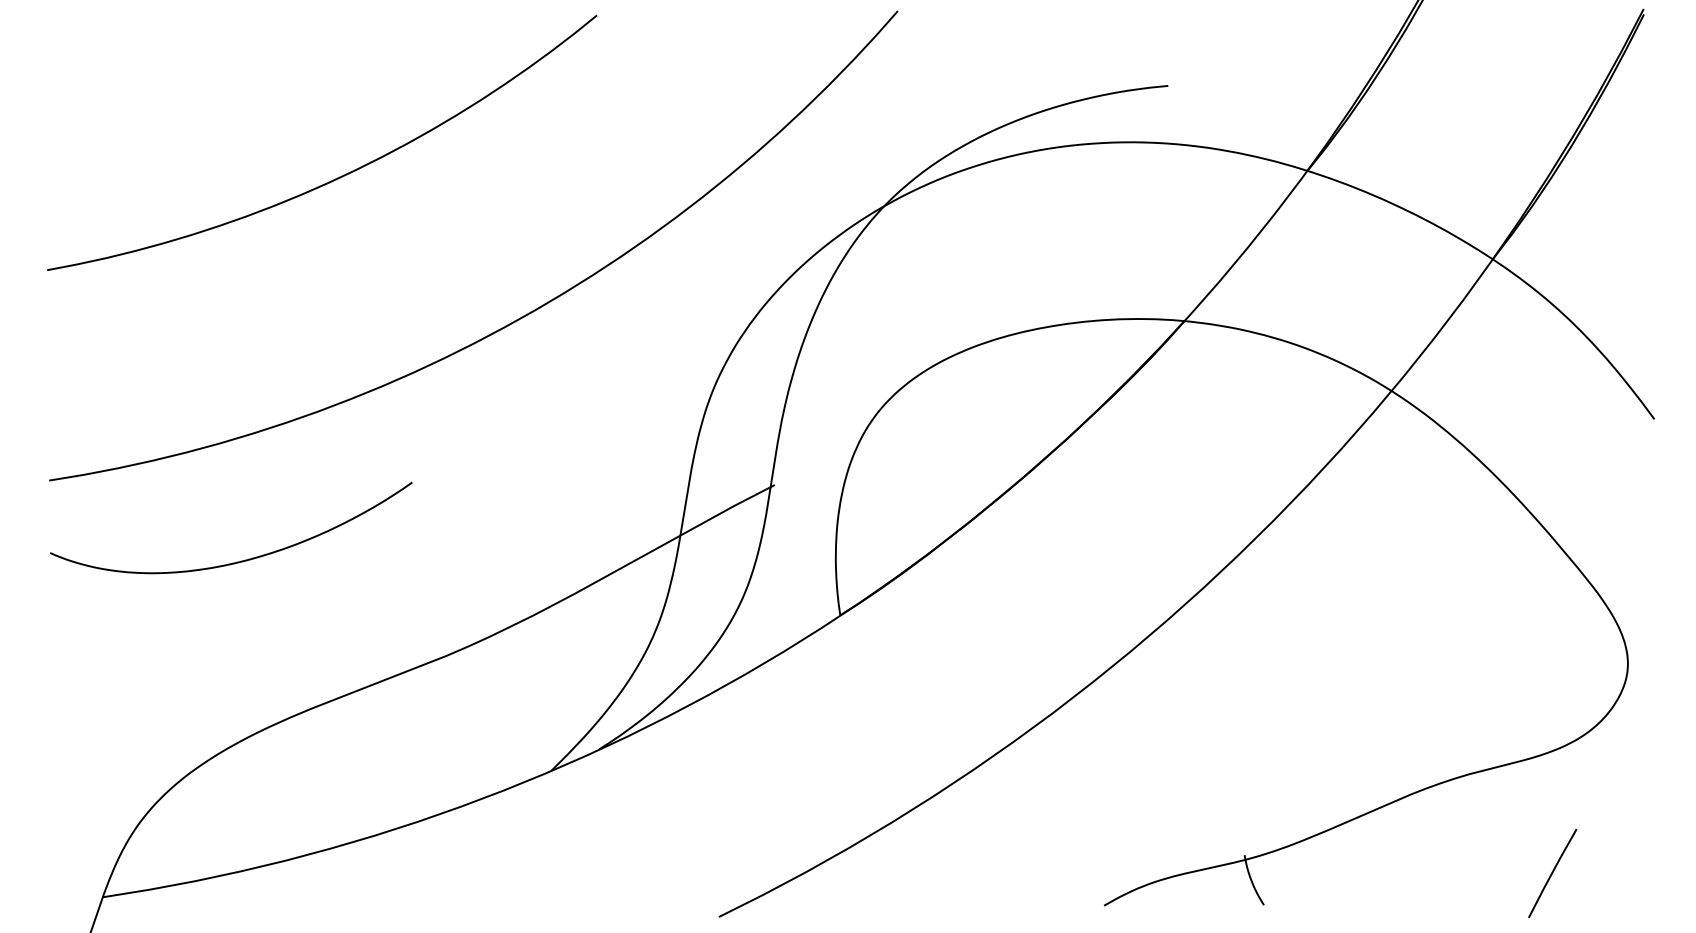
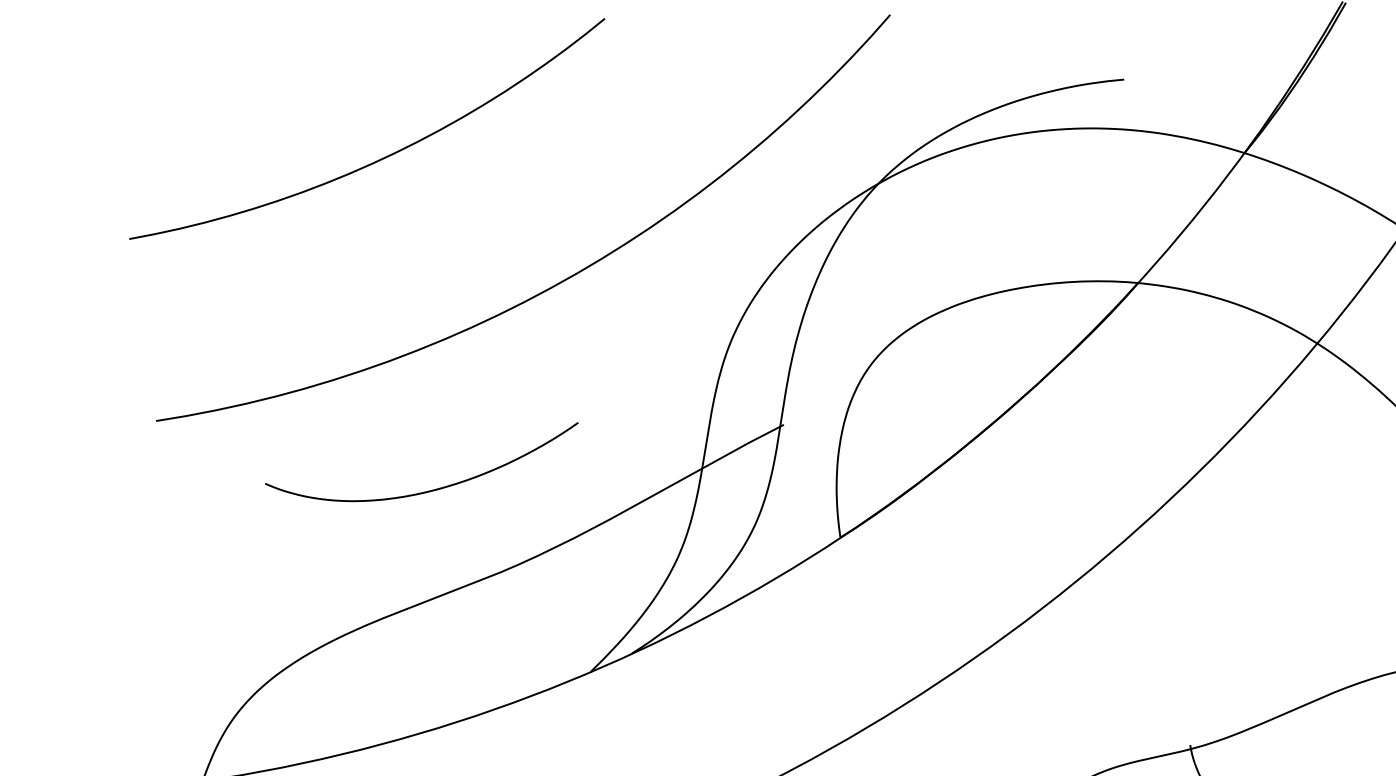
curve: (339, 176) -> (382, 157), moved
curve: (241, 560) -> (430, 490), moved

